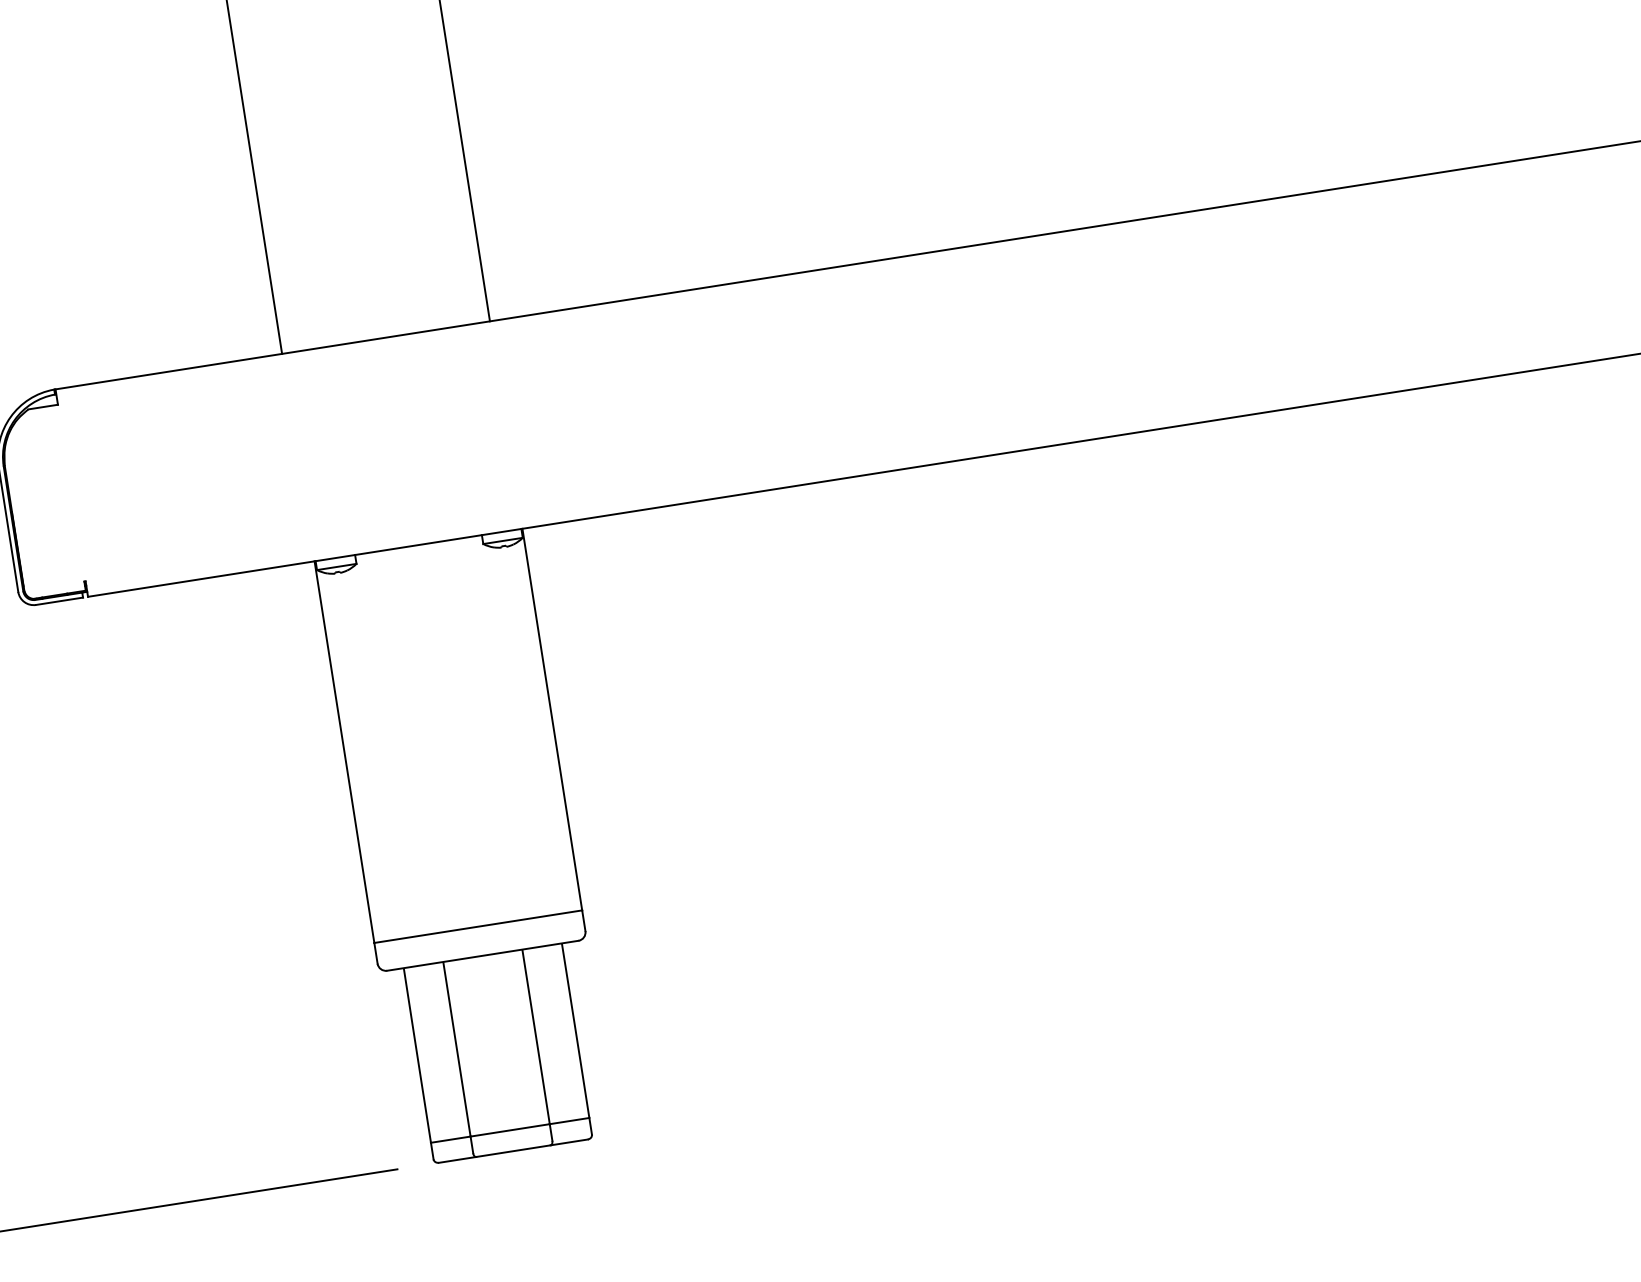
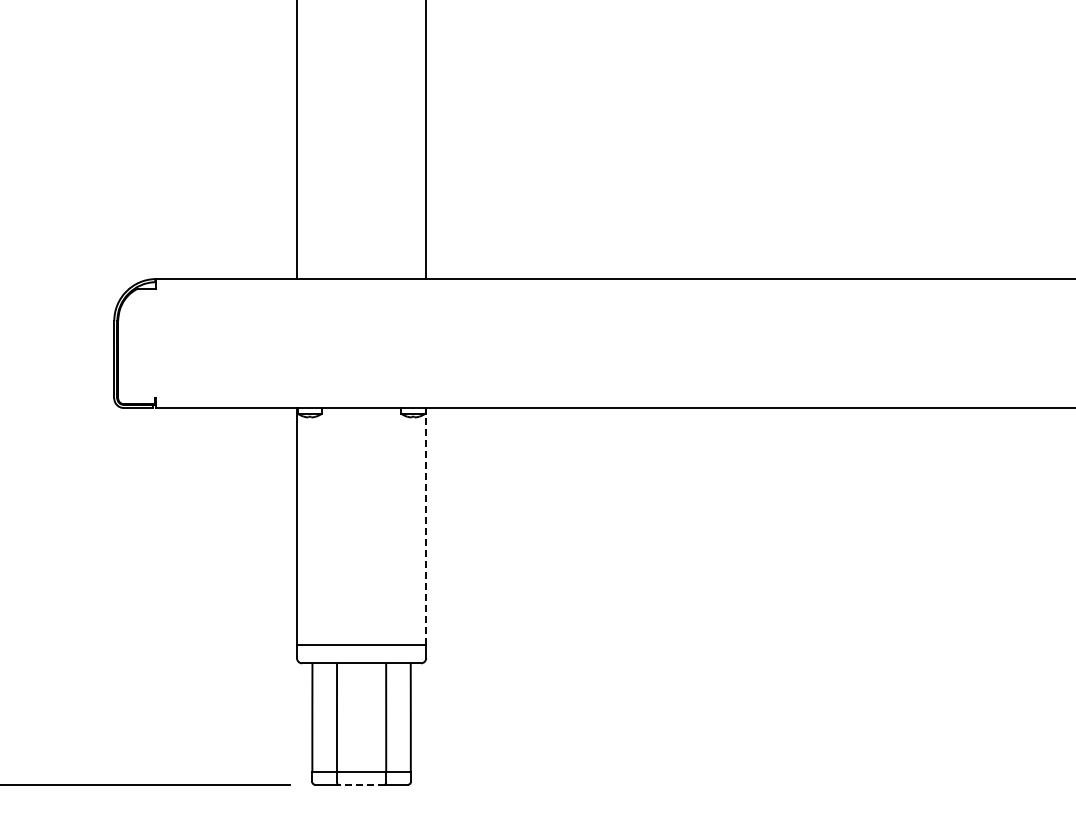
line: (552, 719) -> (426, 526), solid -> dashed
line: (513, 1150) -> (361, 784), solid -> dashed

